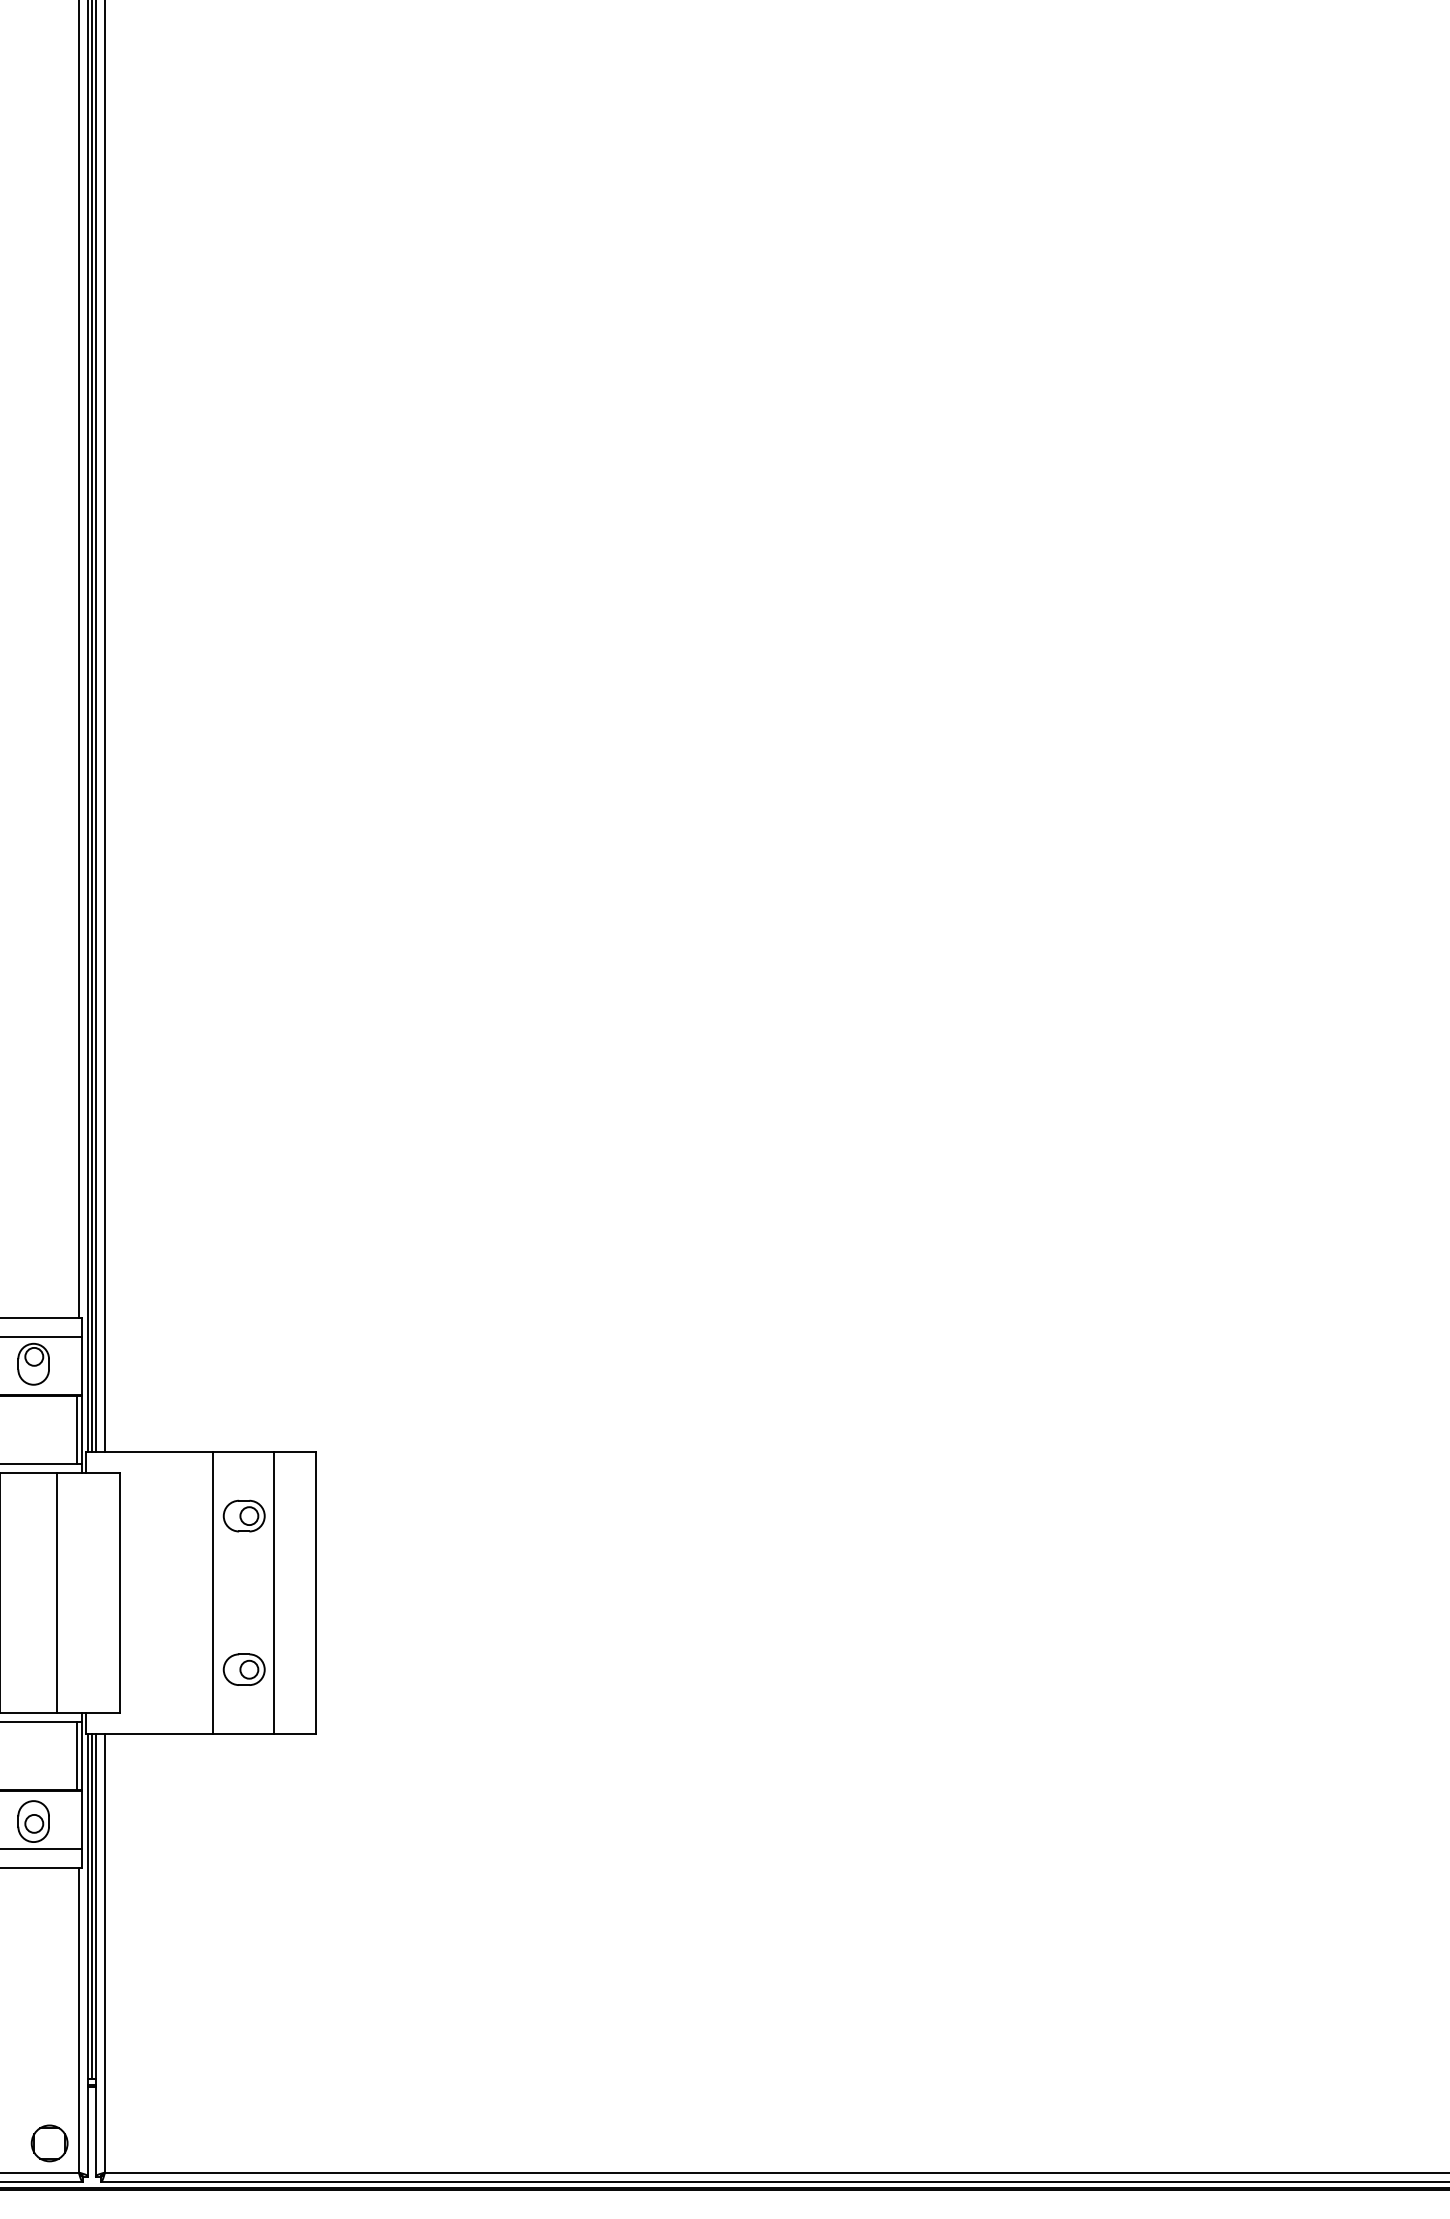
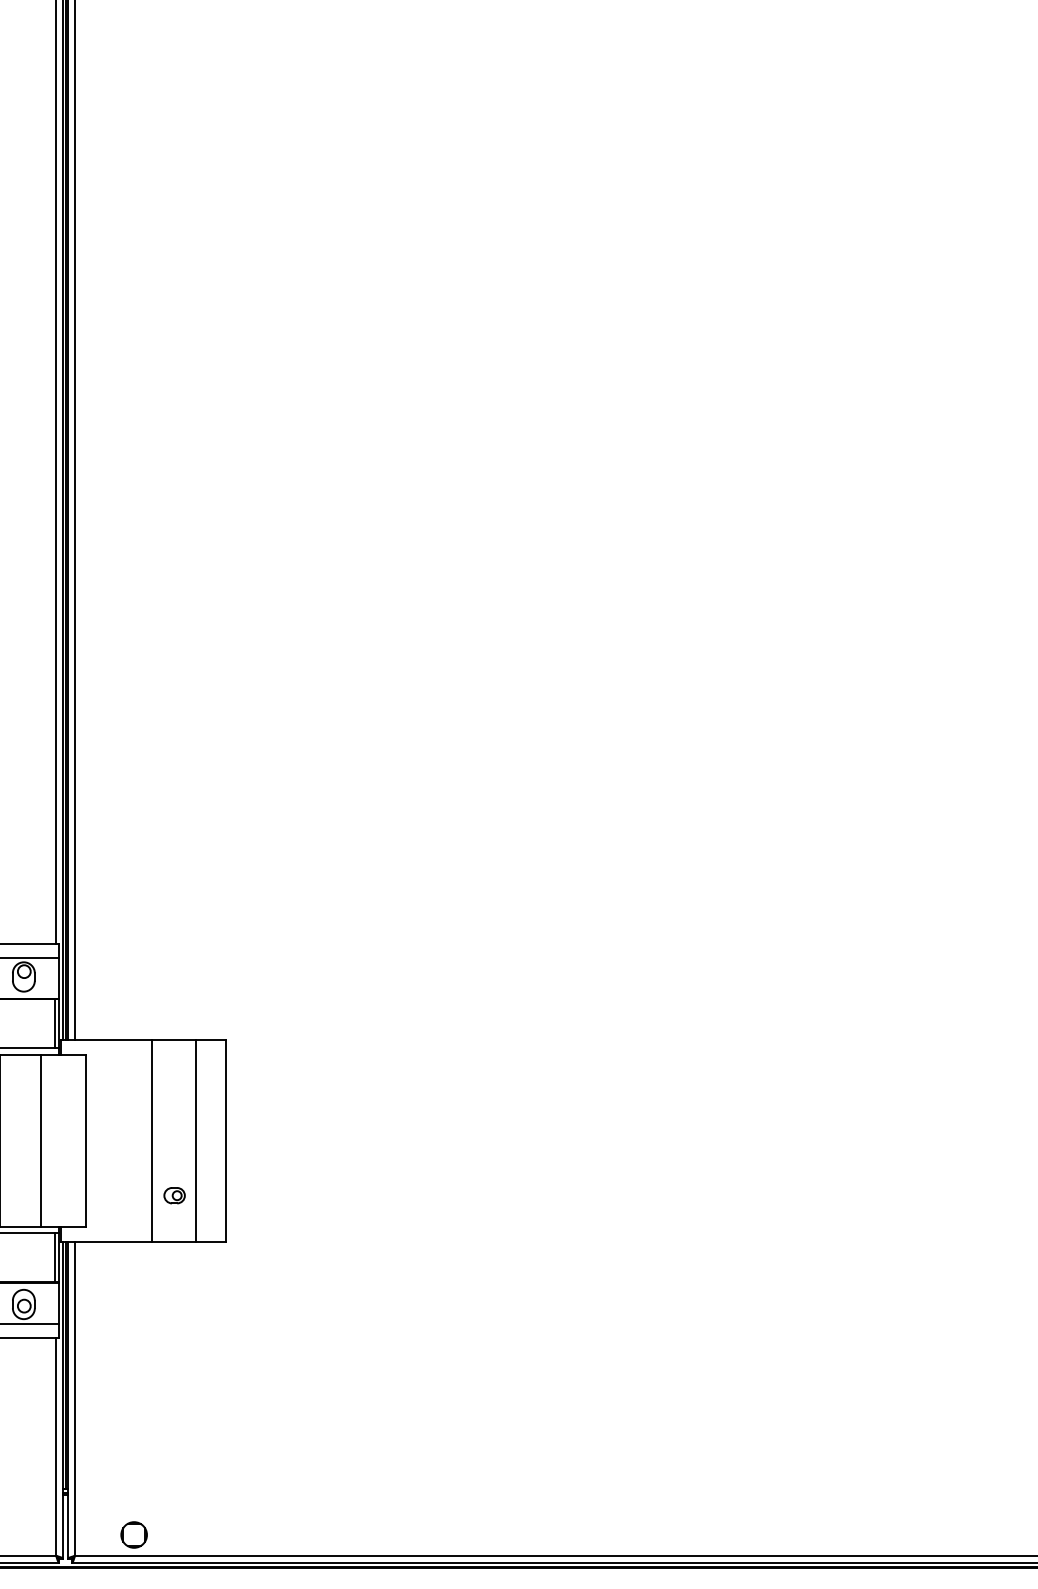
part: (243, 1515) -> (174, 1085), removed
part: (243, 1669) -> (174, 1195), size x0.7
part: (49, 2143) -> (134, 1535), moved

